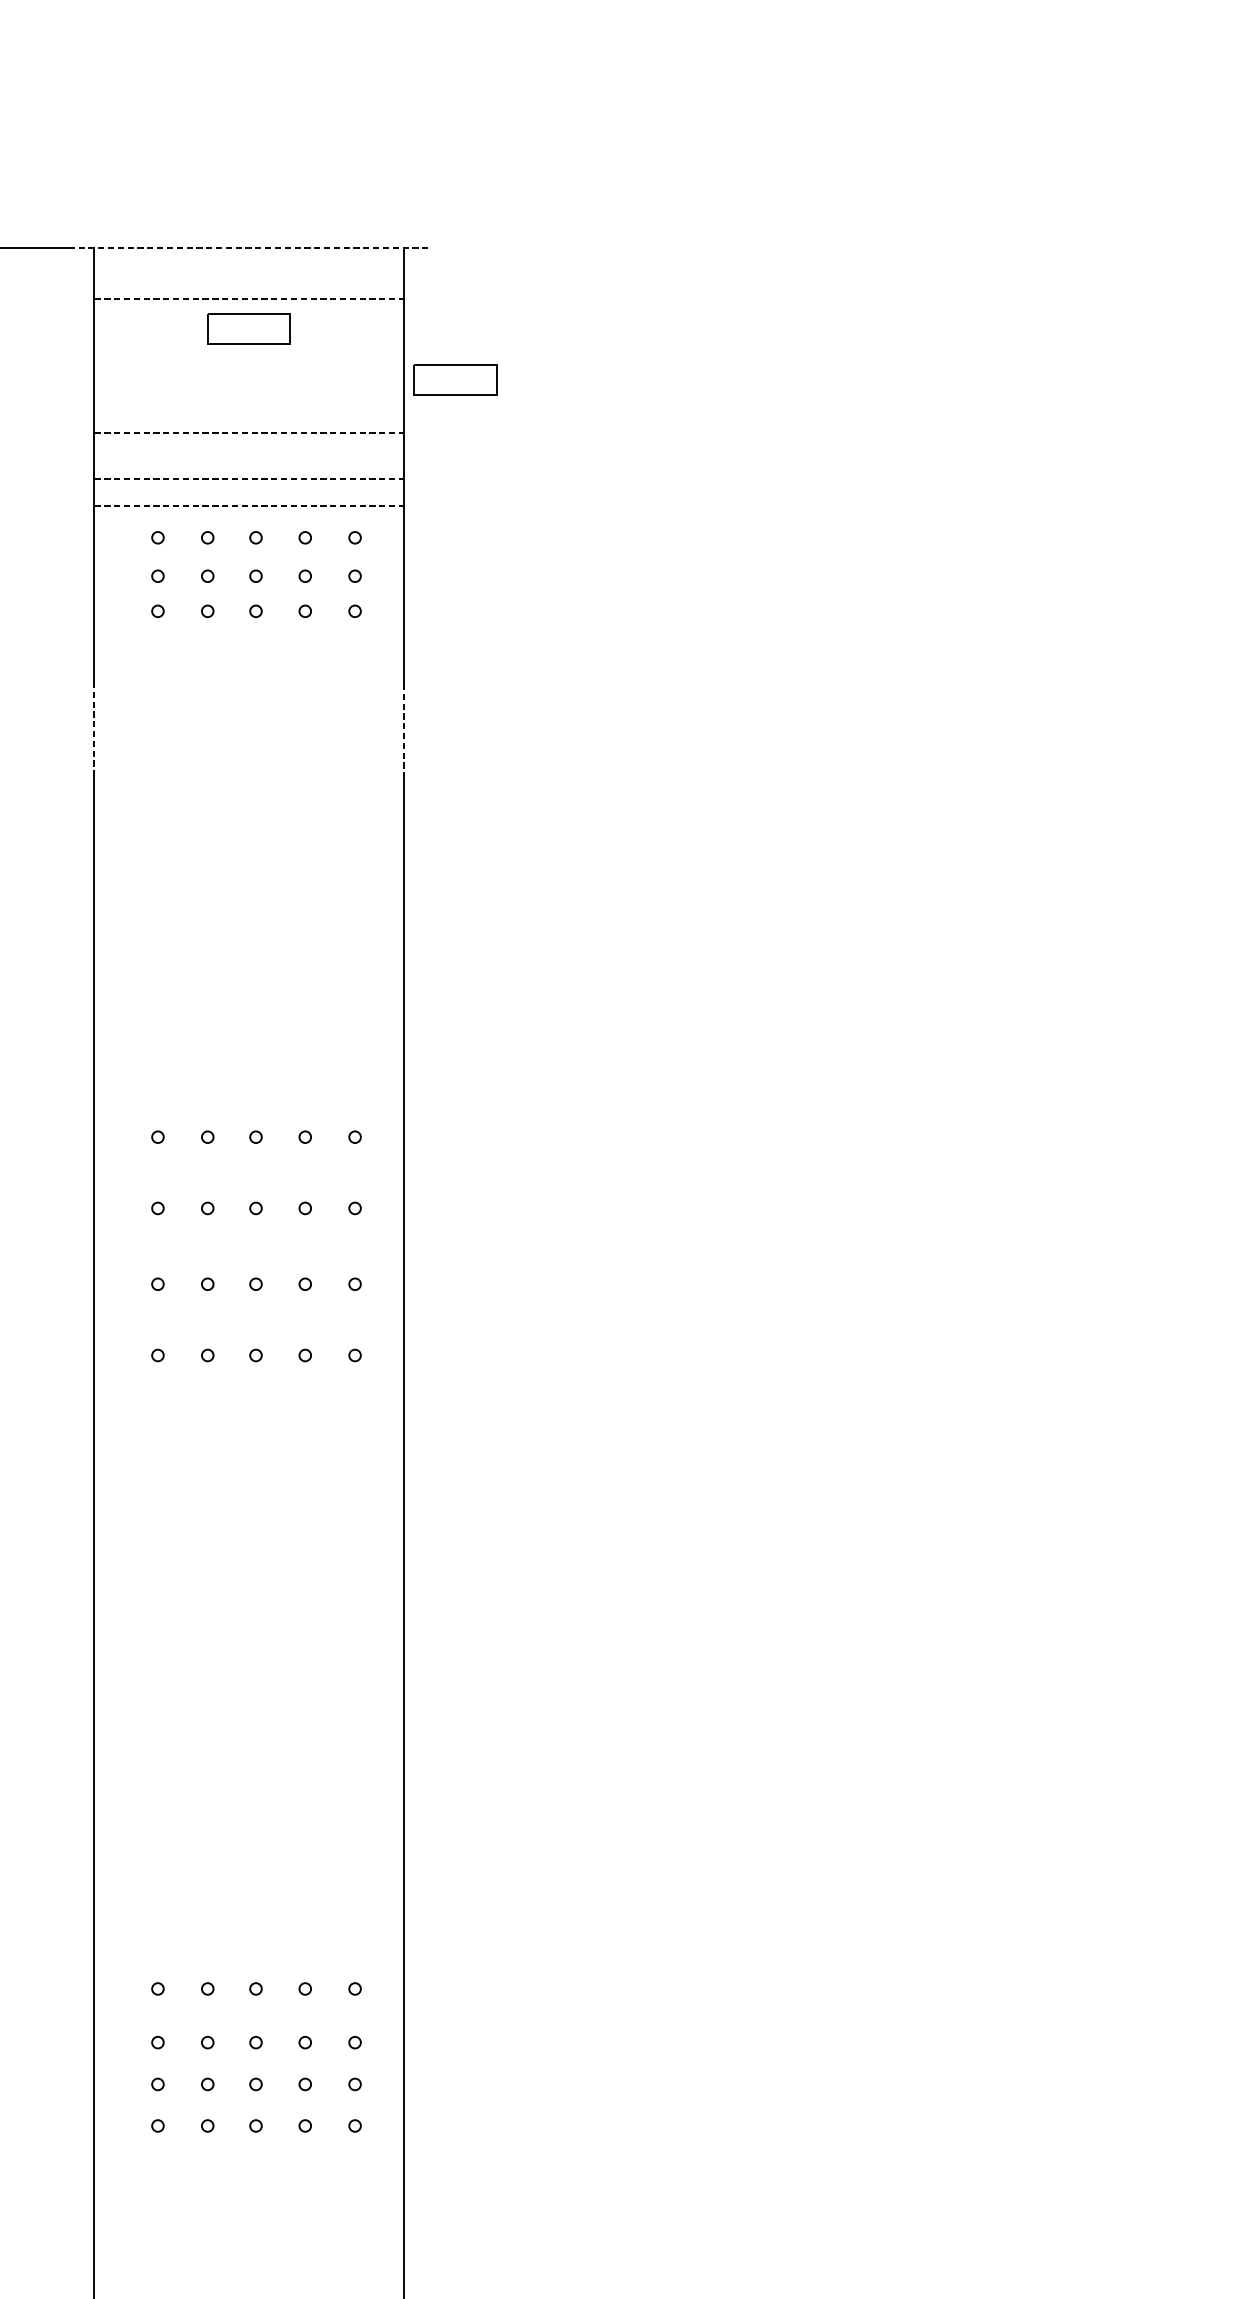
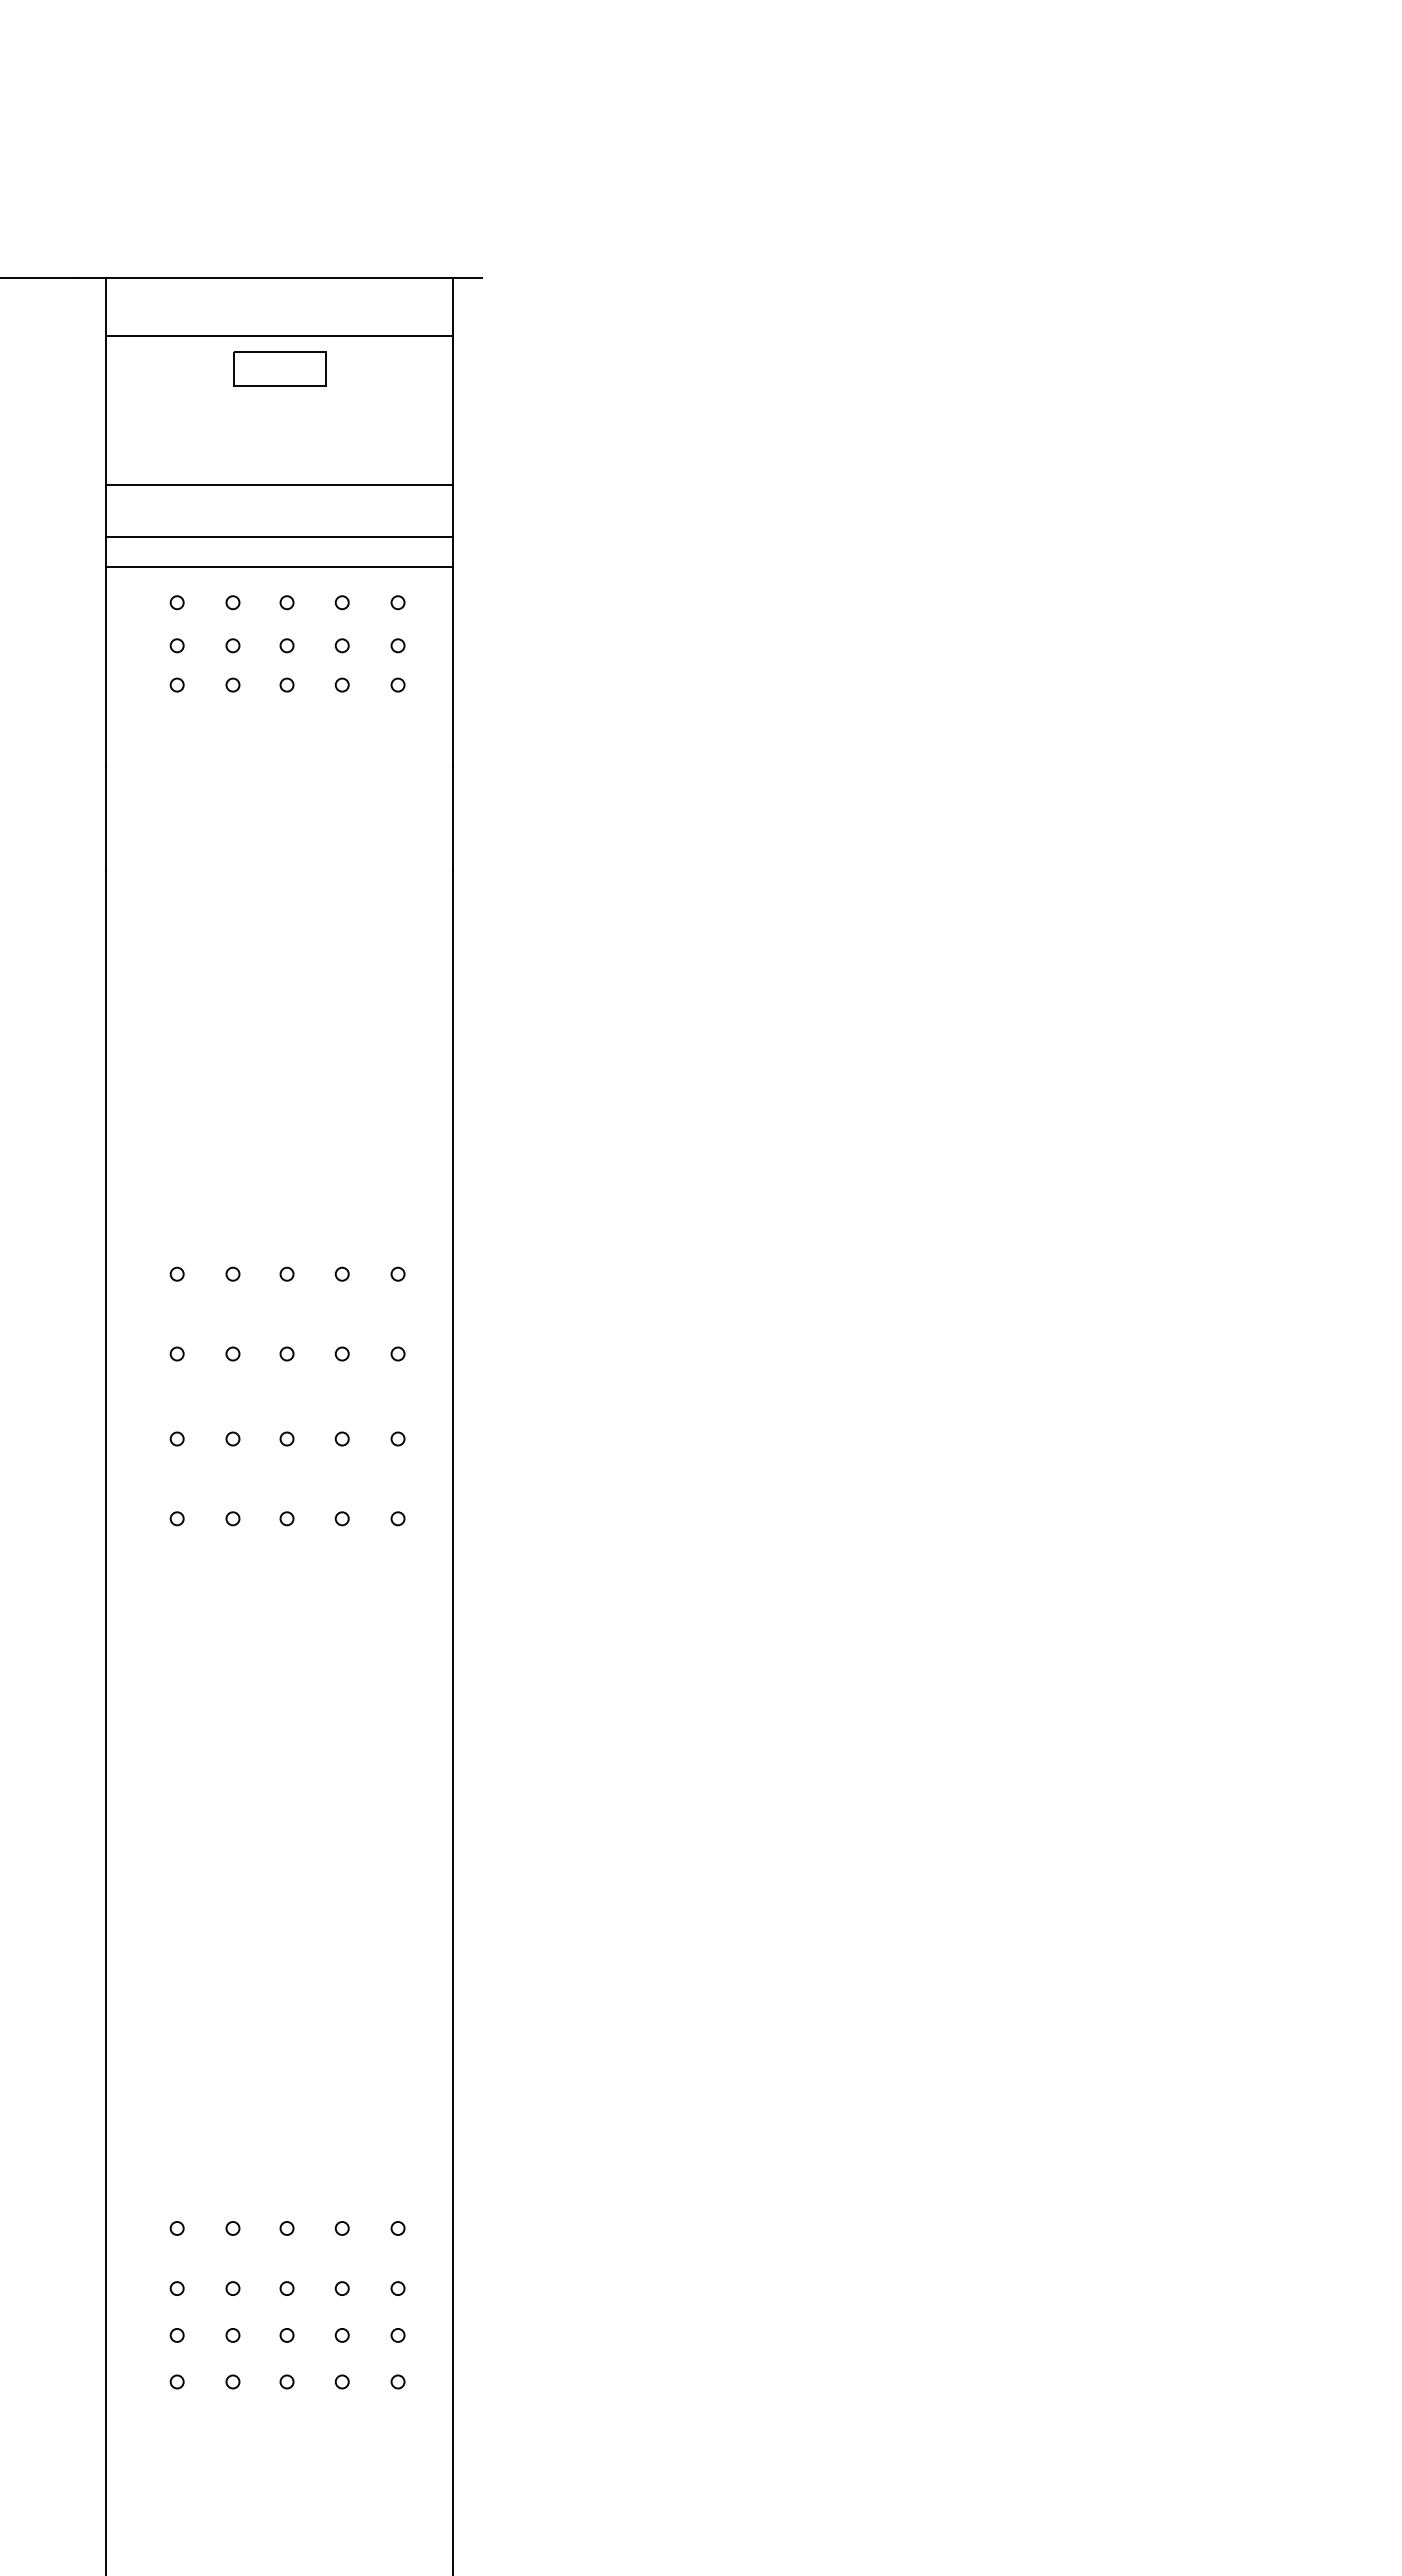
line: (250, 247) -> (280, 277), dashed -> solid
line: (250, 299) -> (280, 335), dashed -> solid
part: (455, 379) -> (510, 425), removed
line: (250, 433) -> (280, 485), dashed -> solid
line: (250, 478) -> (280, 536), dashed -> solid
line: (250, 505) -> (280, 566), dashed -> solid
line: (94, 730) -> (106, 818), dashed -> solid
line: (403, 730) -> (452, 818), dashed -> solid

